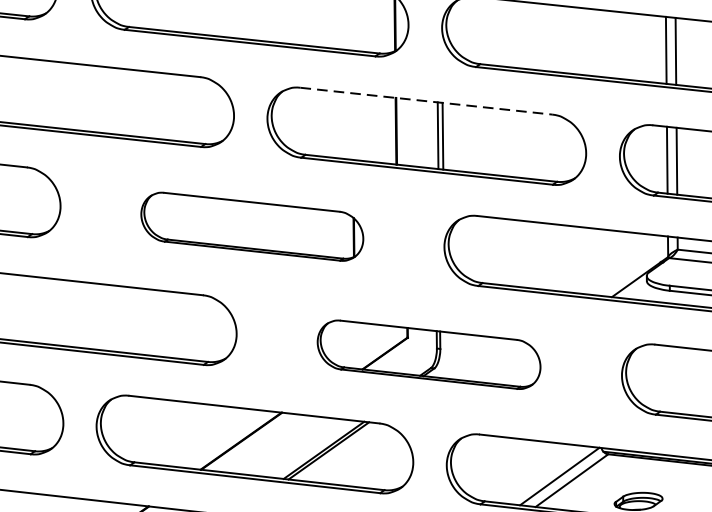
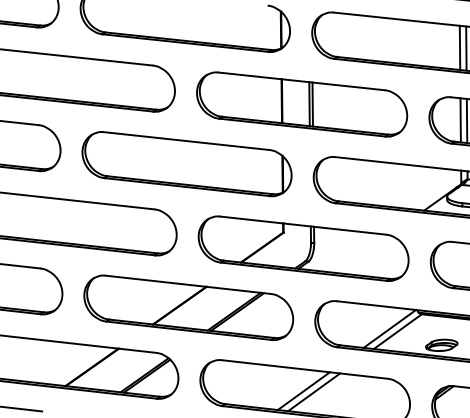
line: (427, 101) -> (302, 81), dashed -> solid
part: (251, 227) -> (186, 164), size x1.43
part: (428, 354) -> (303, 248), size x1.43

